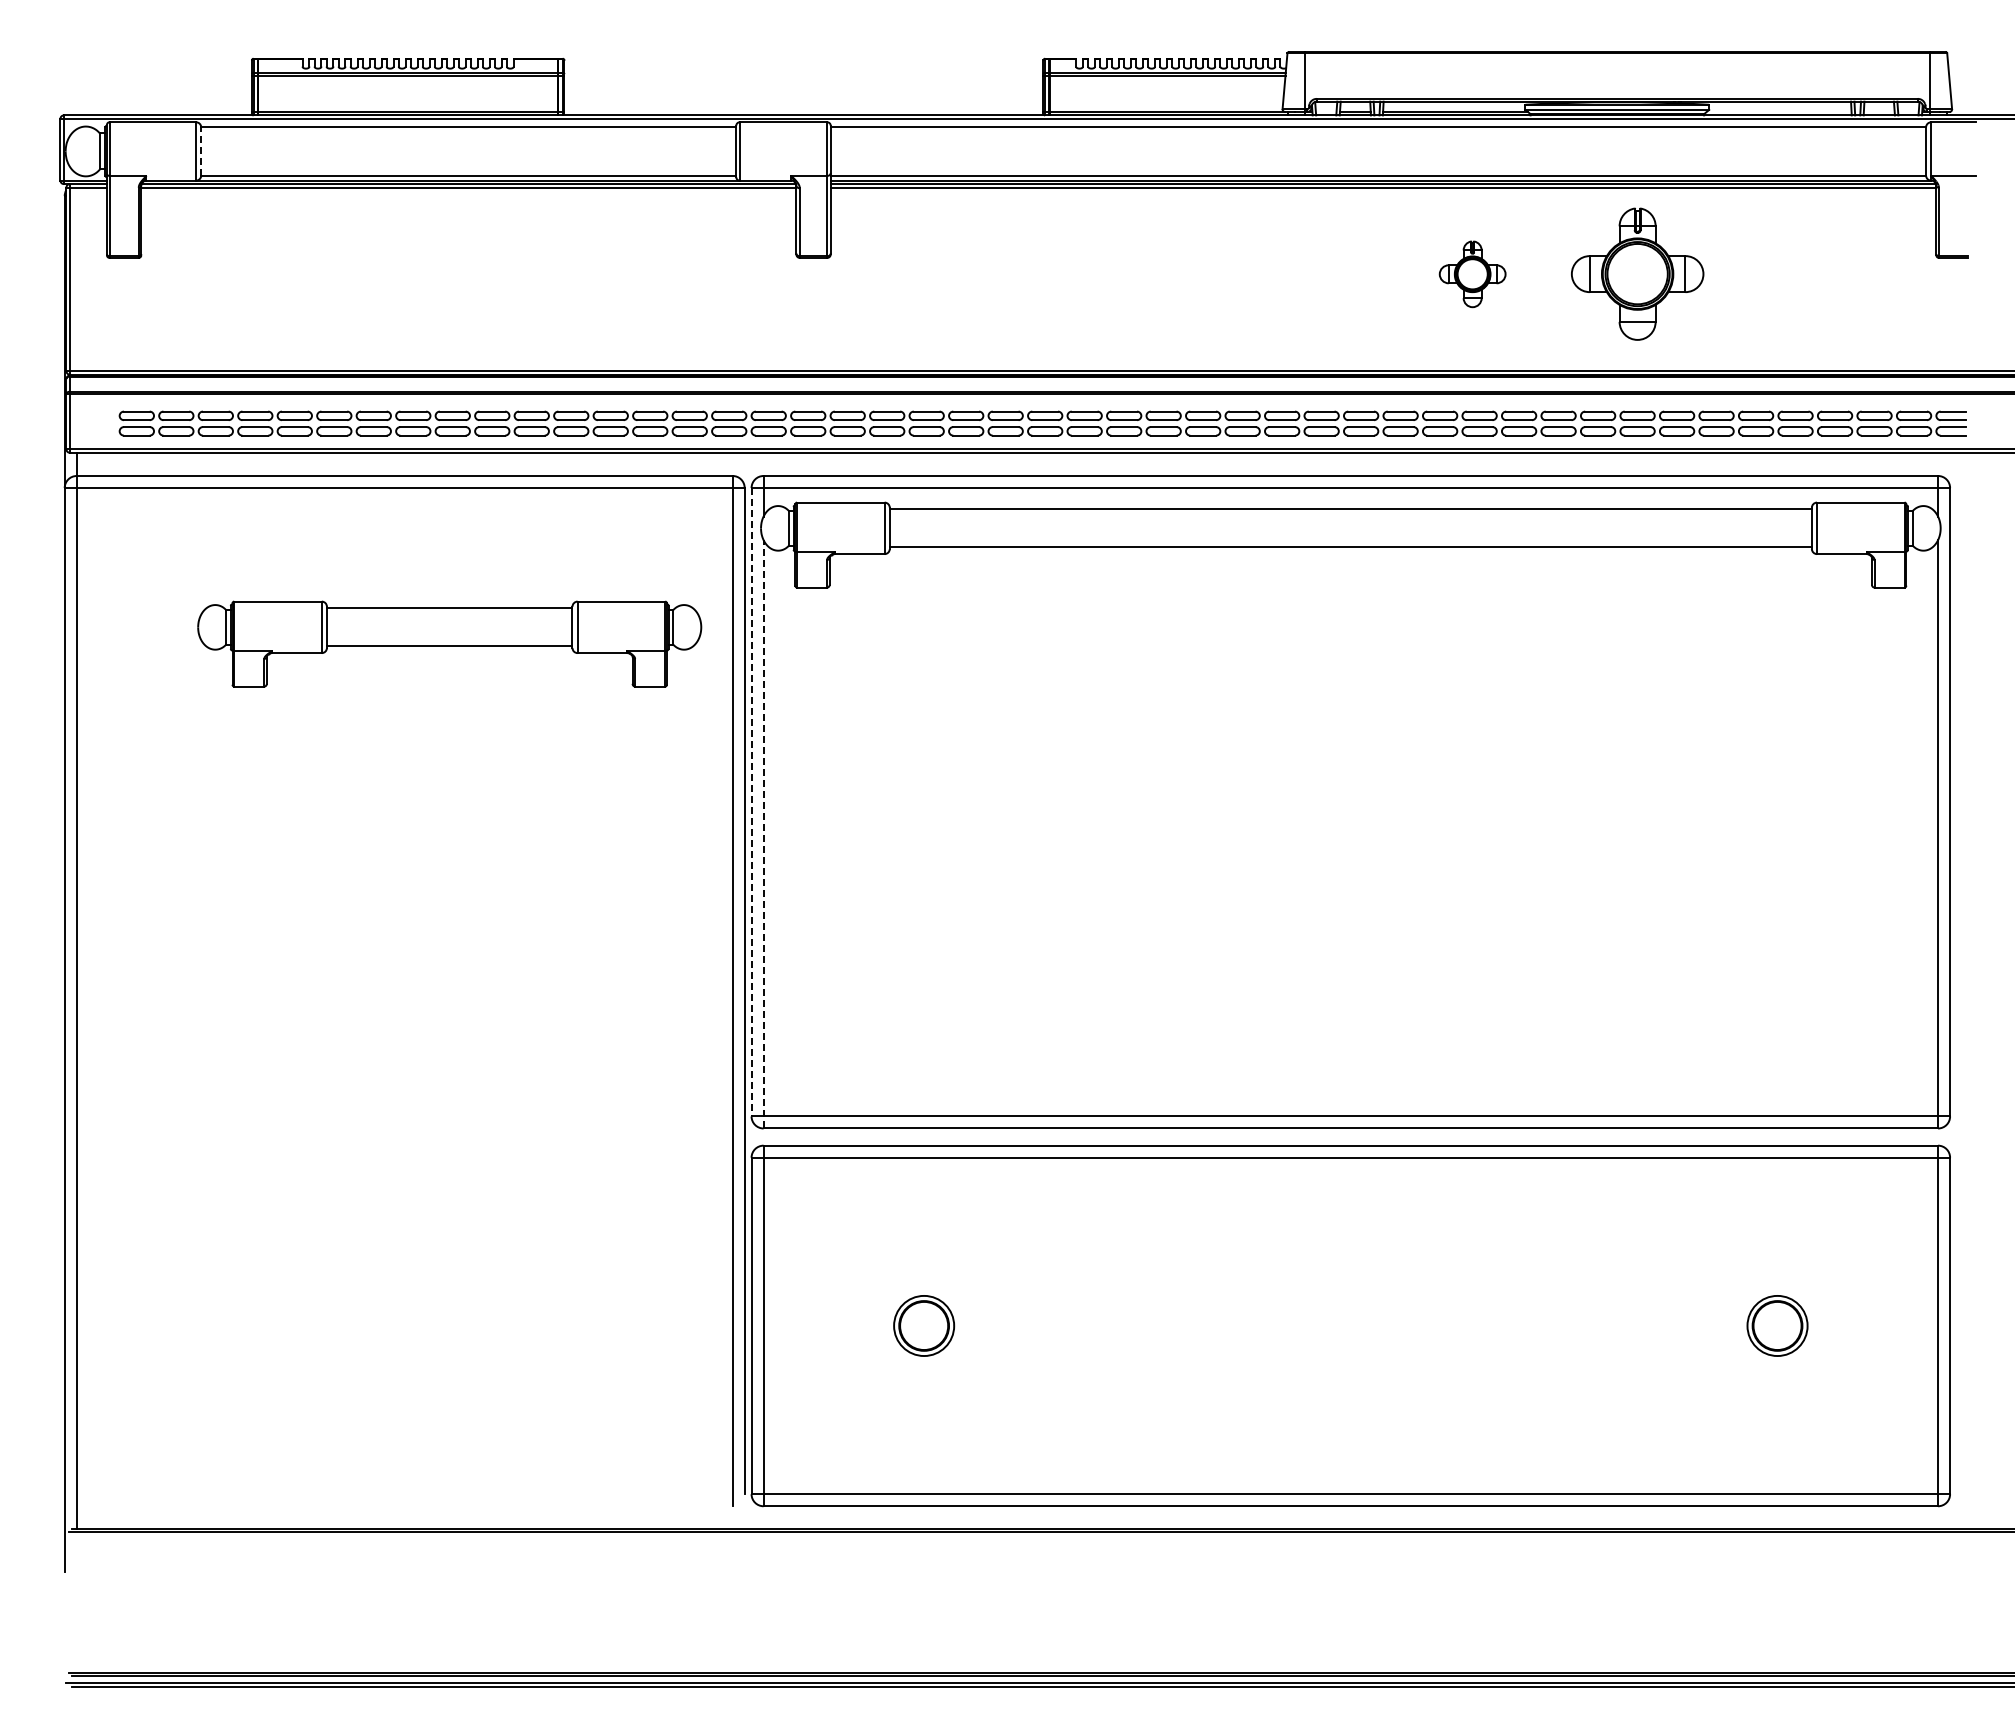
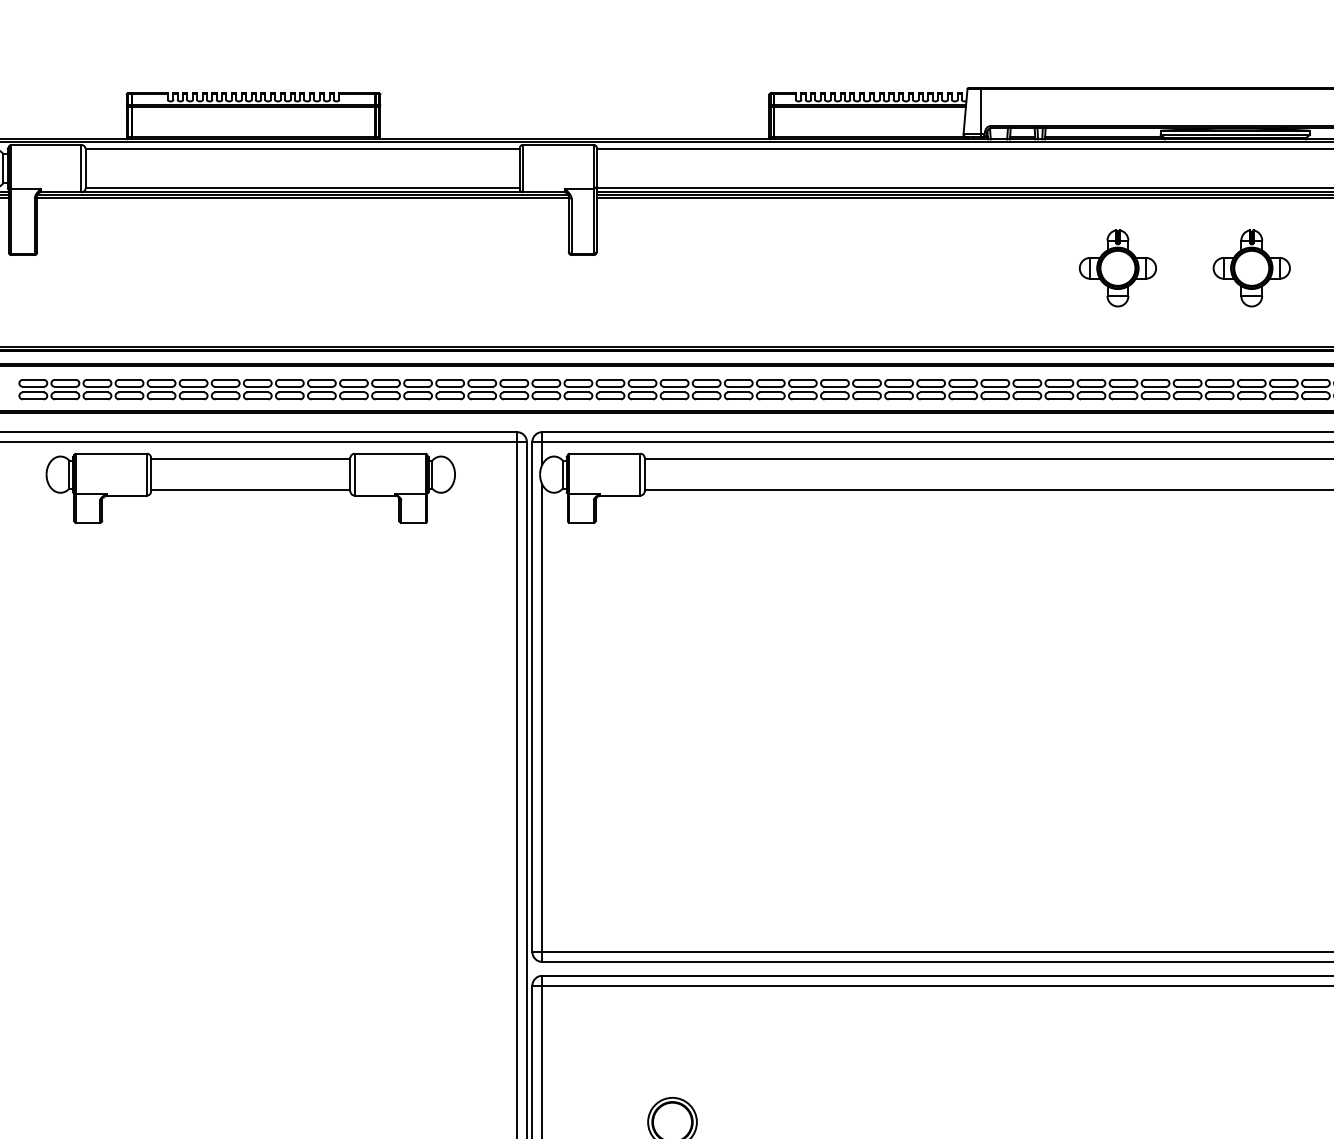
line: (201, 150) -> (85, 167), dashed -> solid
part: (1472, 274) -> (1117, 268), size x1.43
part: (1637, 274) -> (1251, 268), size x0.71
part: (449, 643) -> (250, 487), moved
line: (751, 802) -> (532, 697), dashed -> solid
line: (763, 833) -> (542, 722), dashed -> solid

